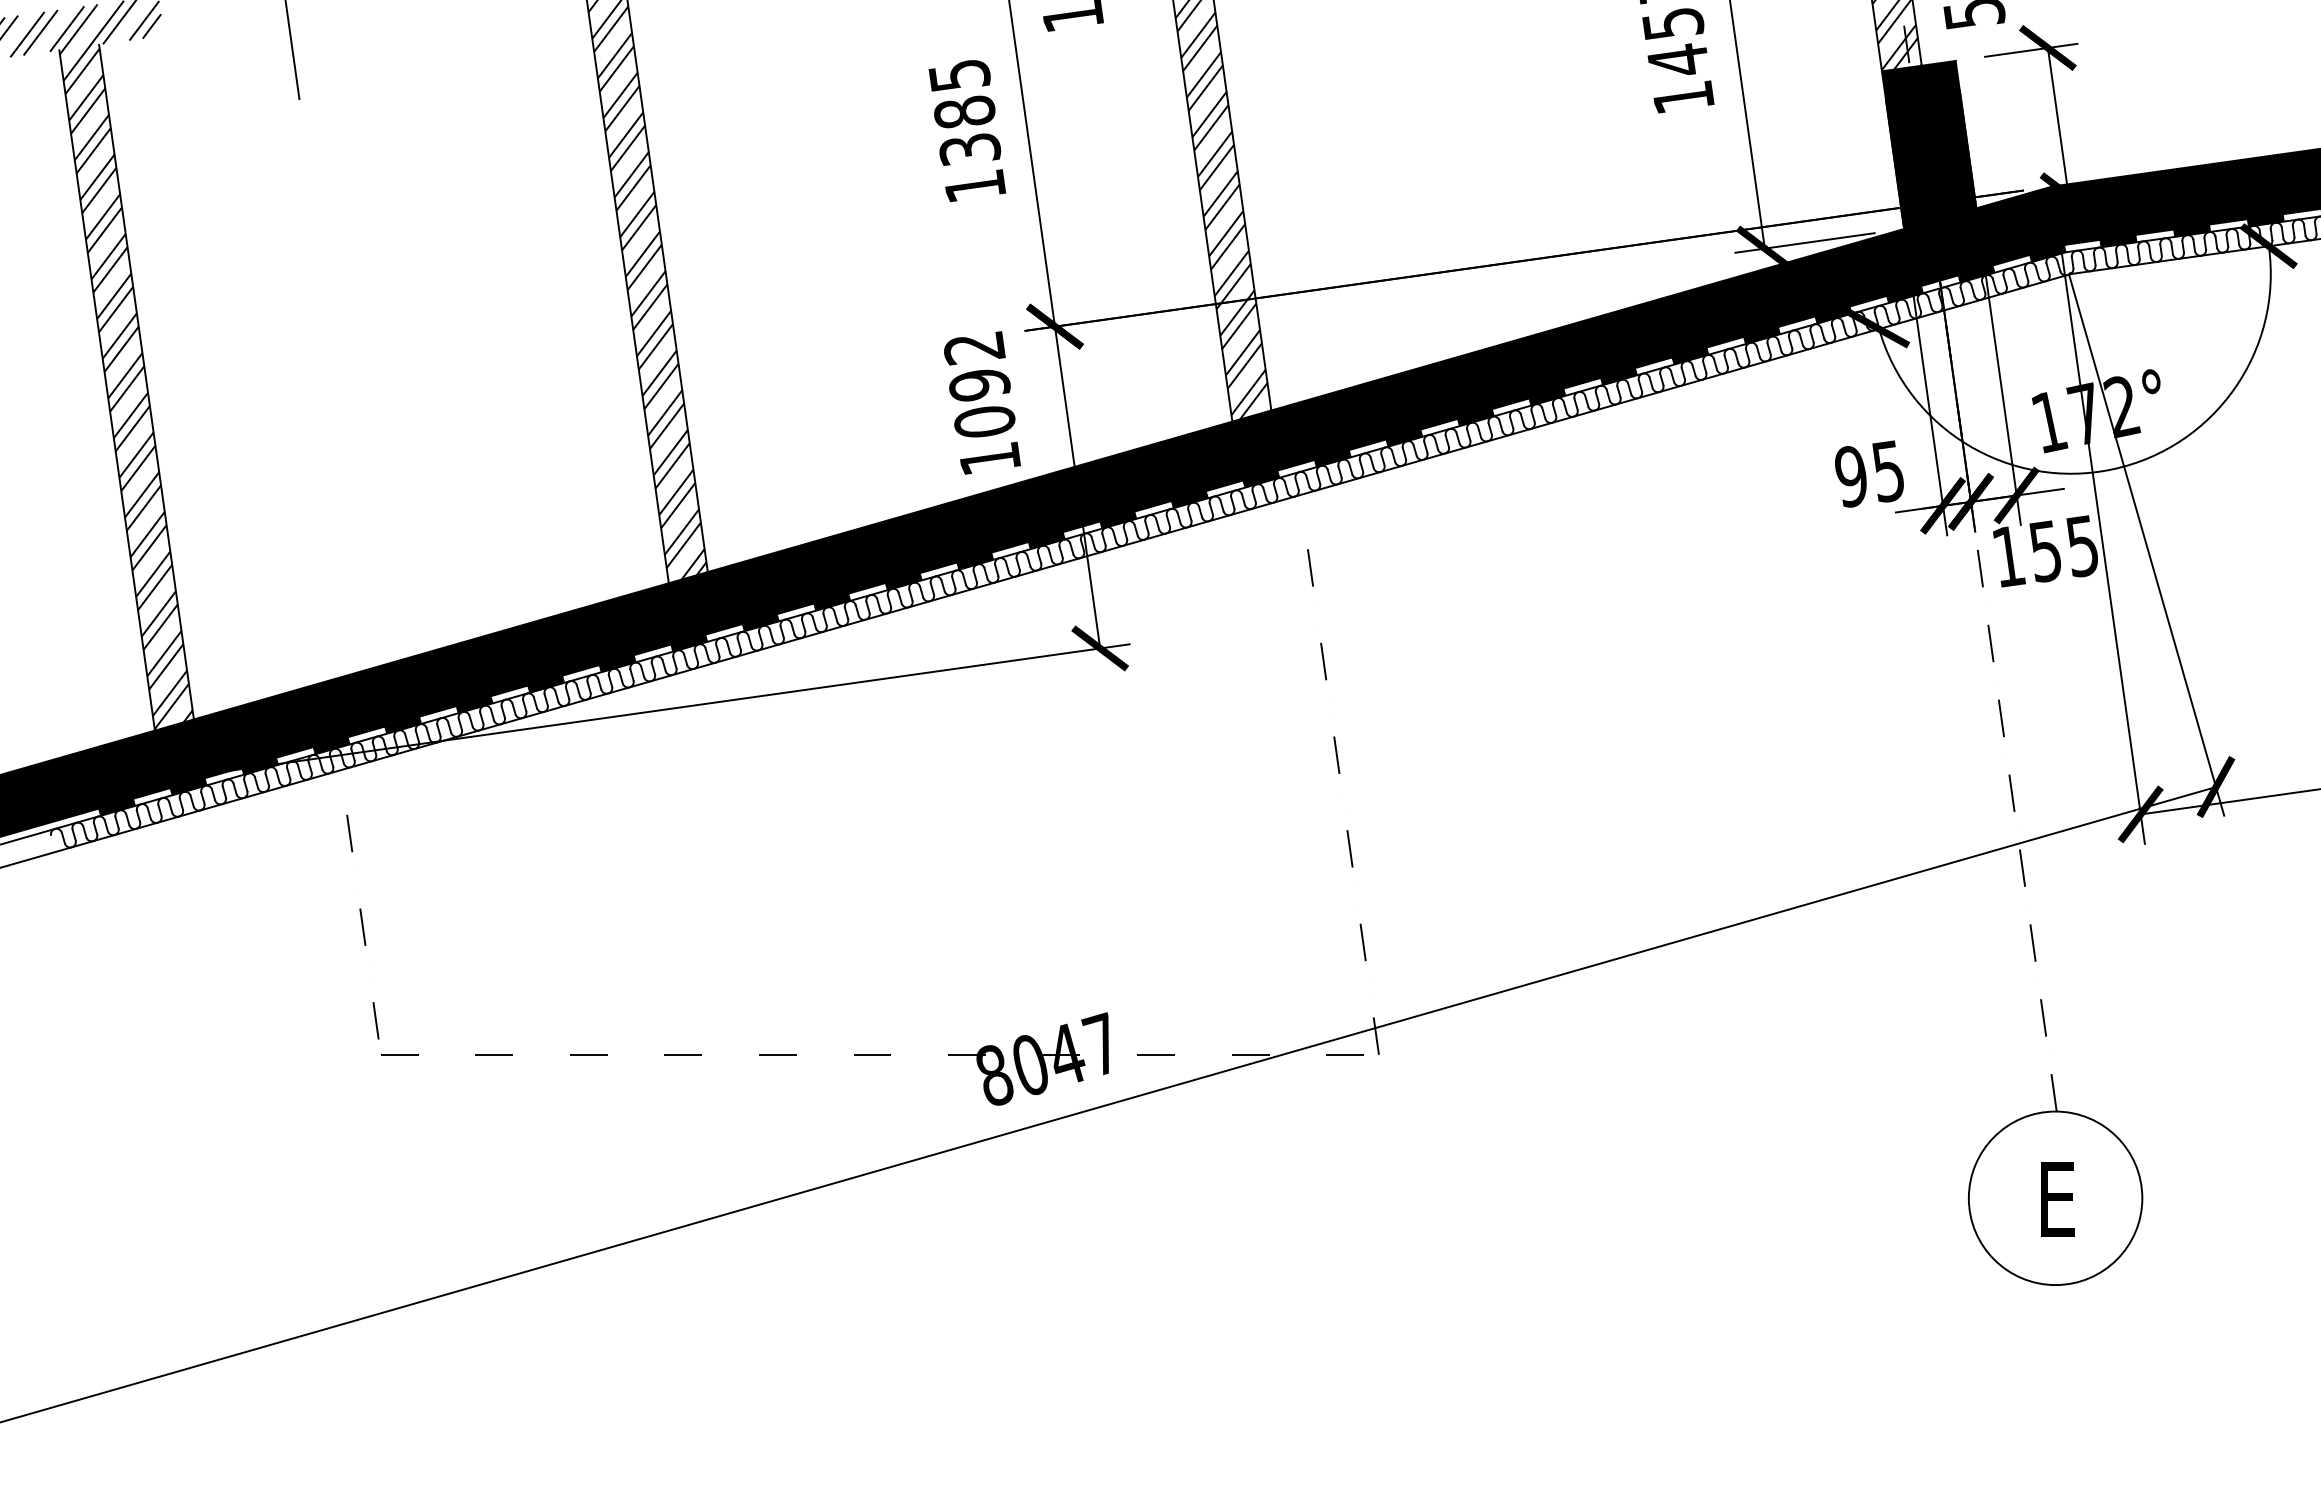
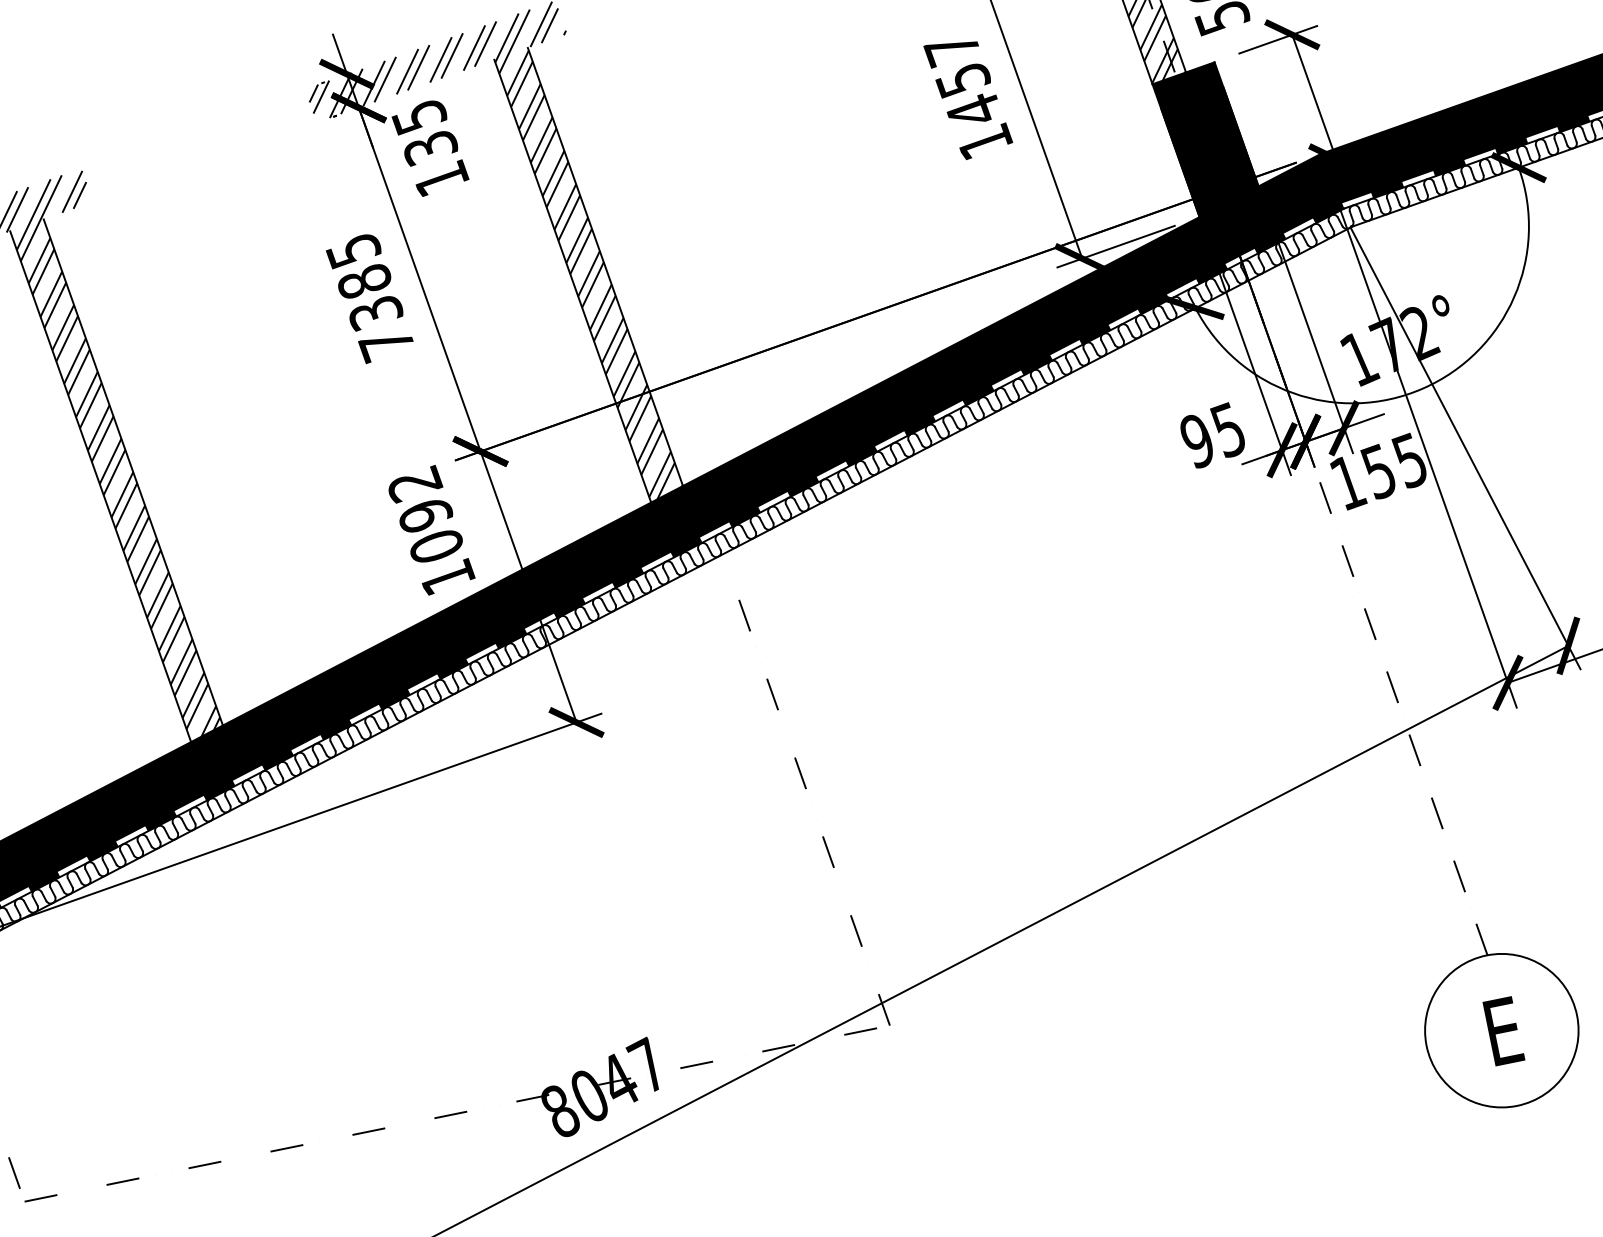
text: (974, 186) -> (386, 344), 1385 -> 7385

